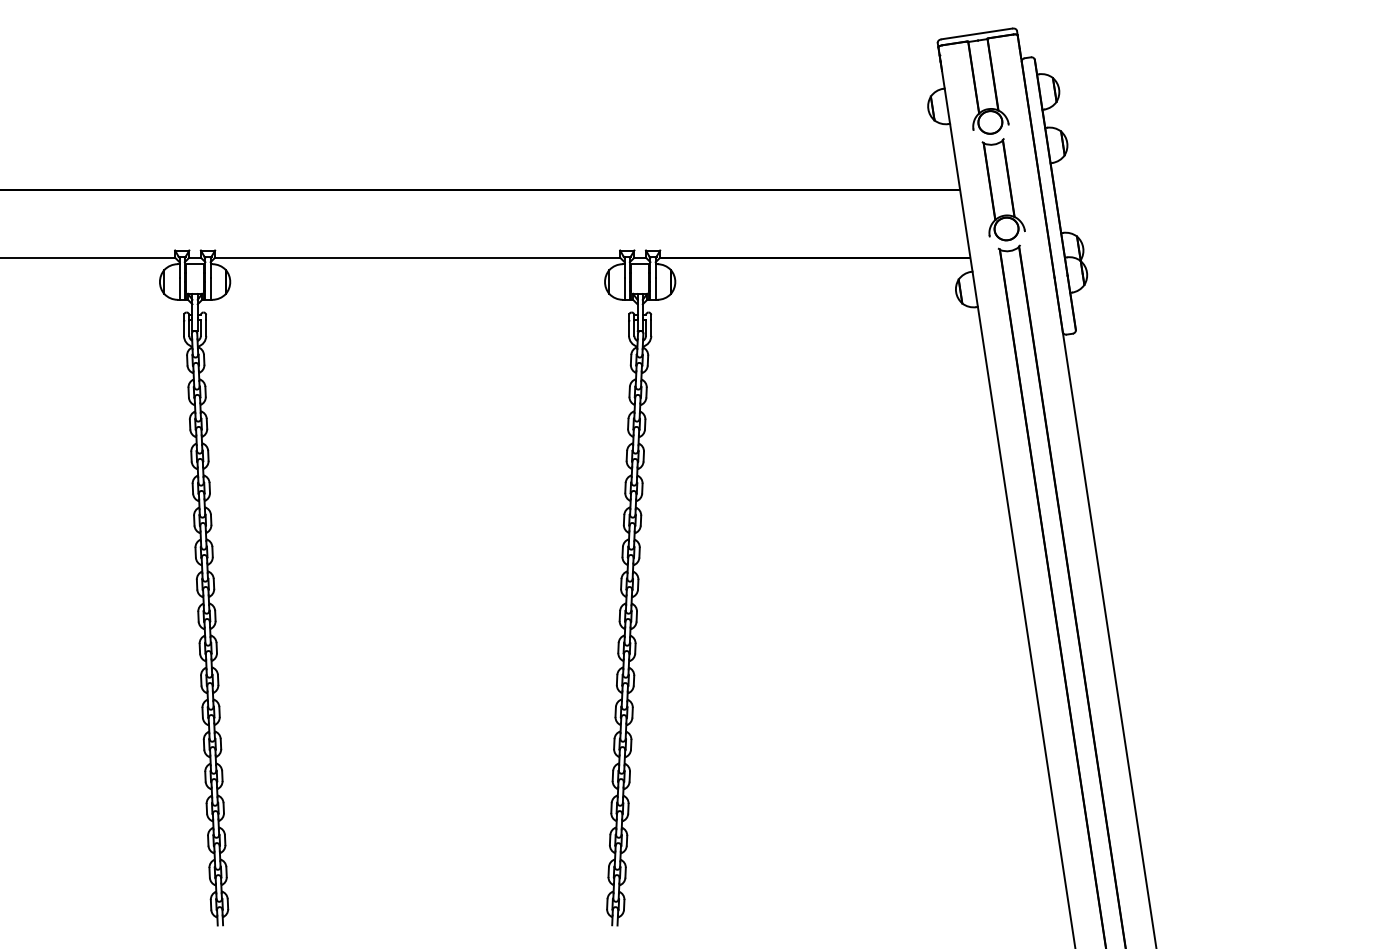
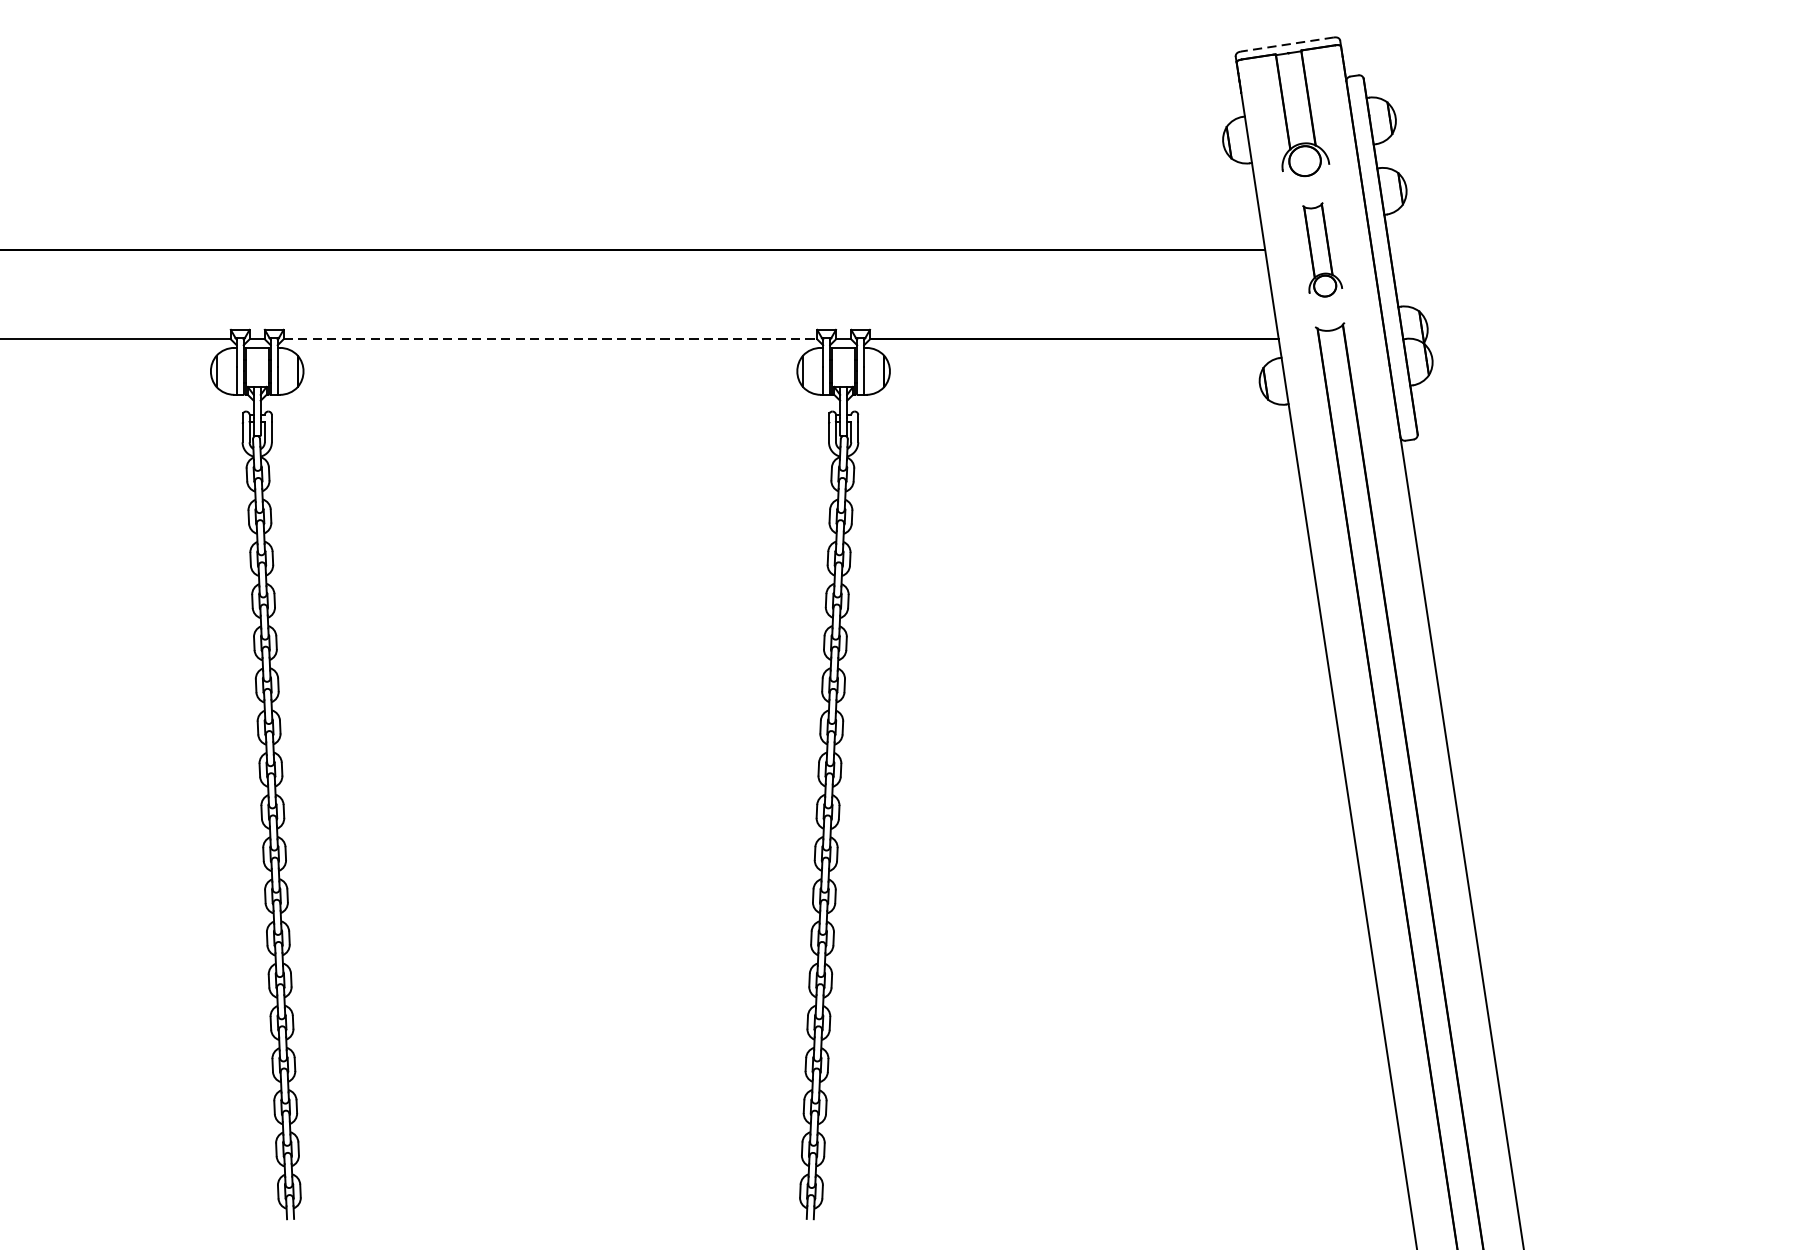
line: (976, 33) -> (1286, 43), solid -> dashed
part: (1003, 189) -> (1322, 249), size x0.7
line: (417, 257) -> (550, 339), solid -> dashed

